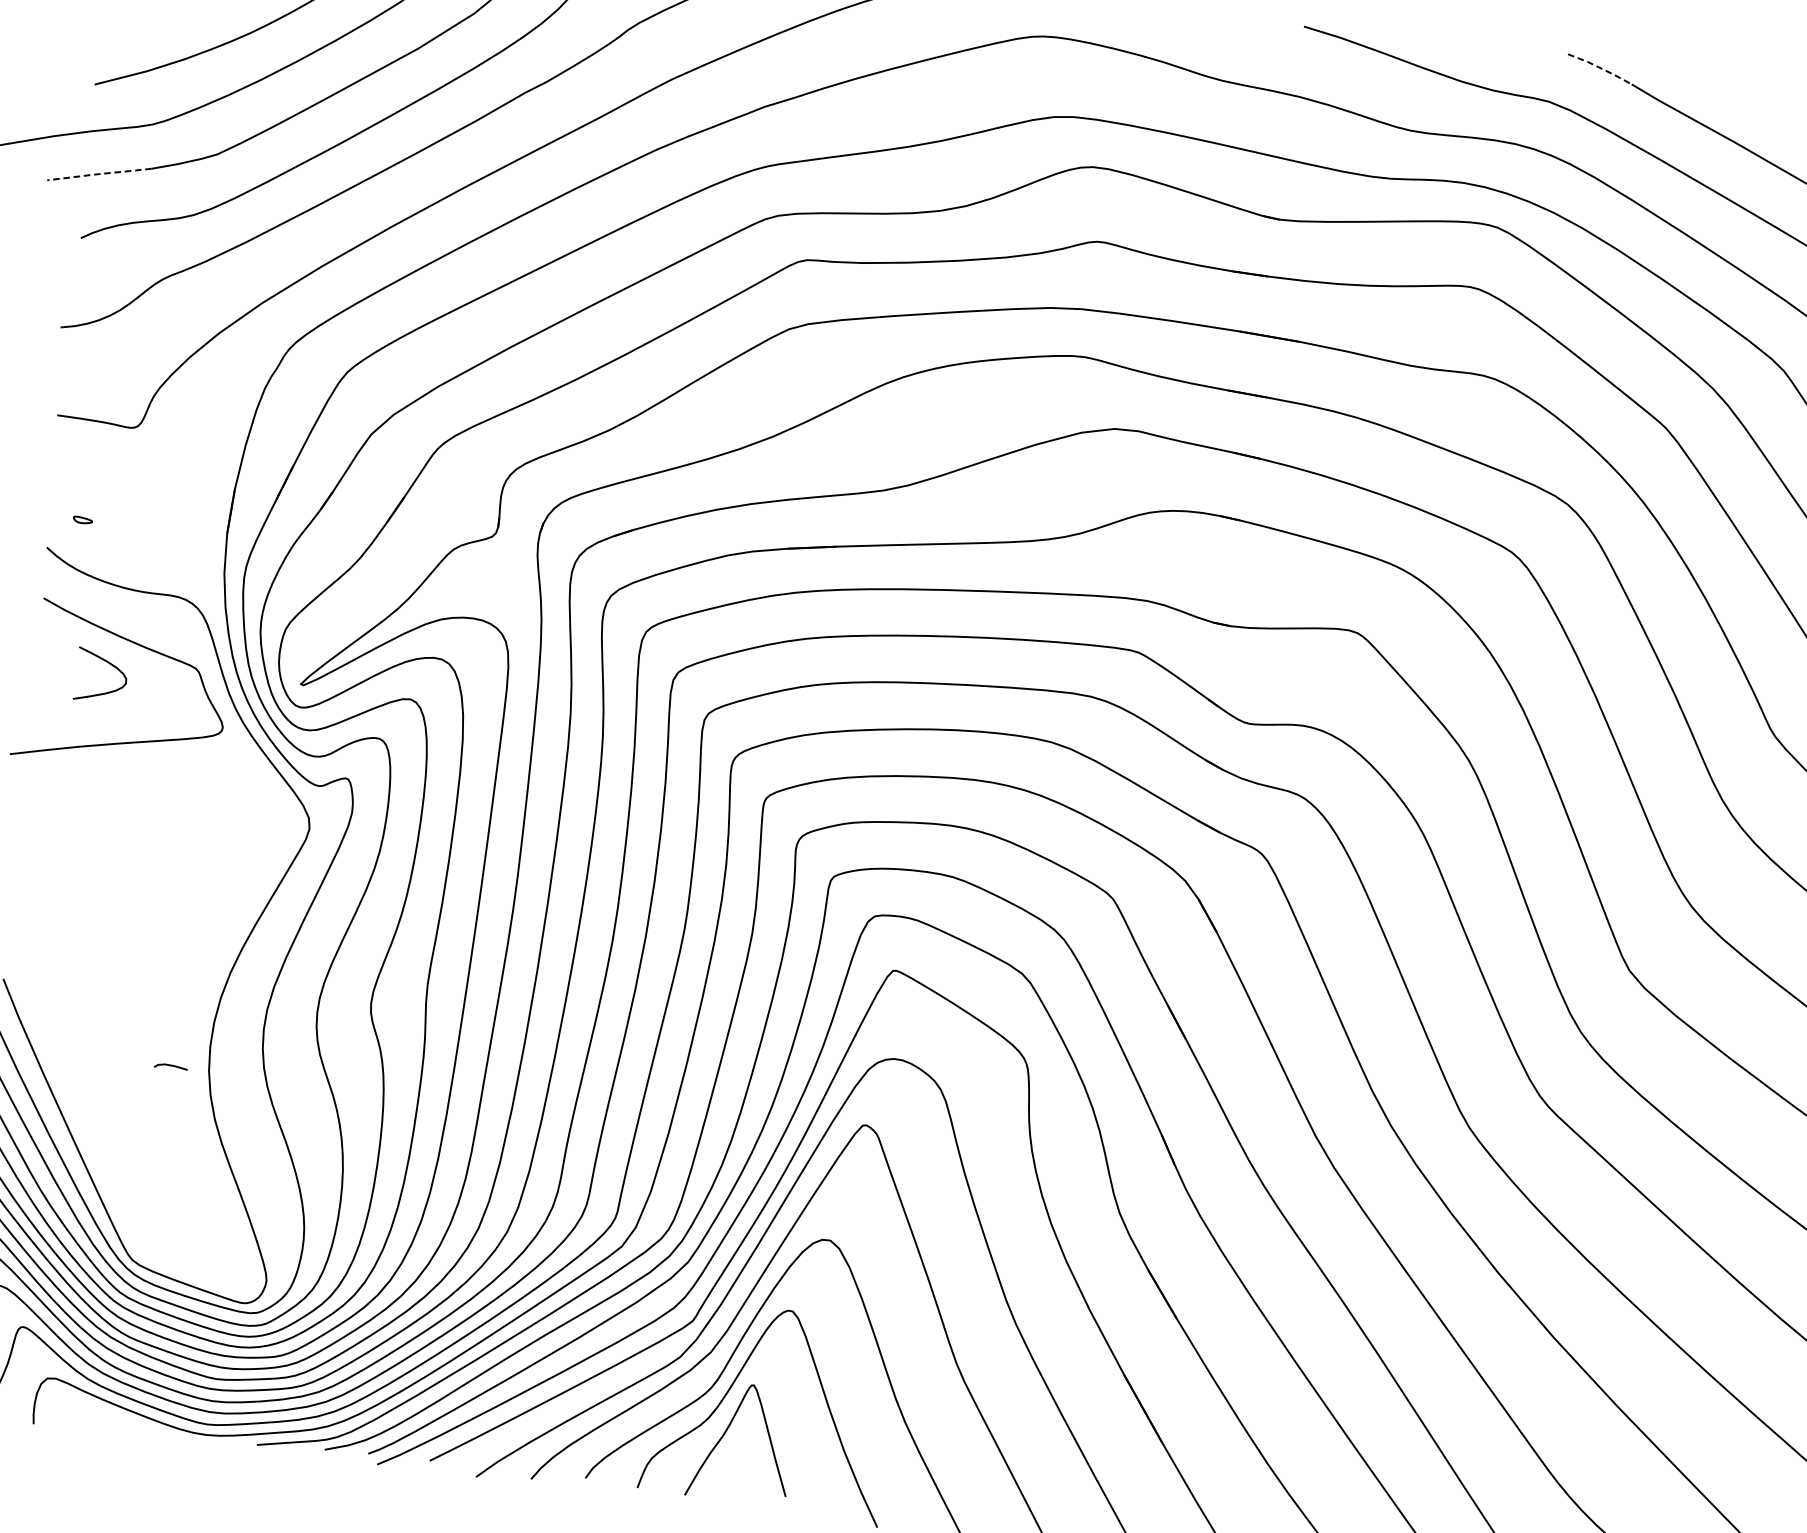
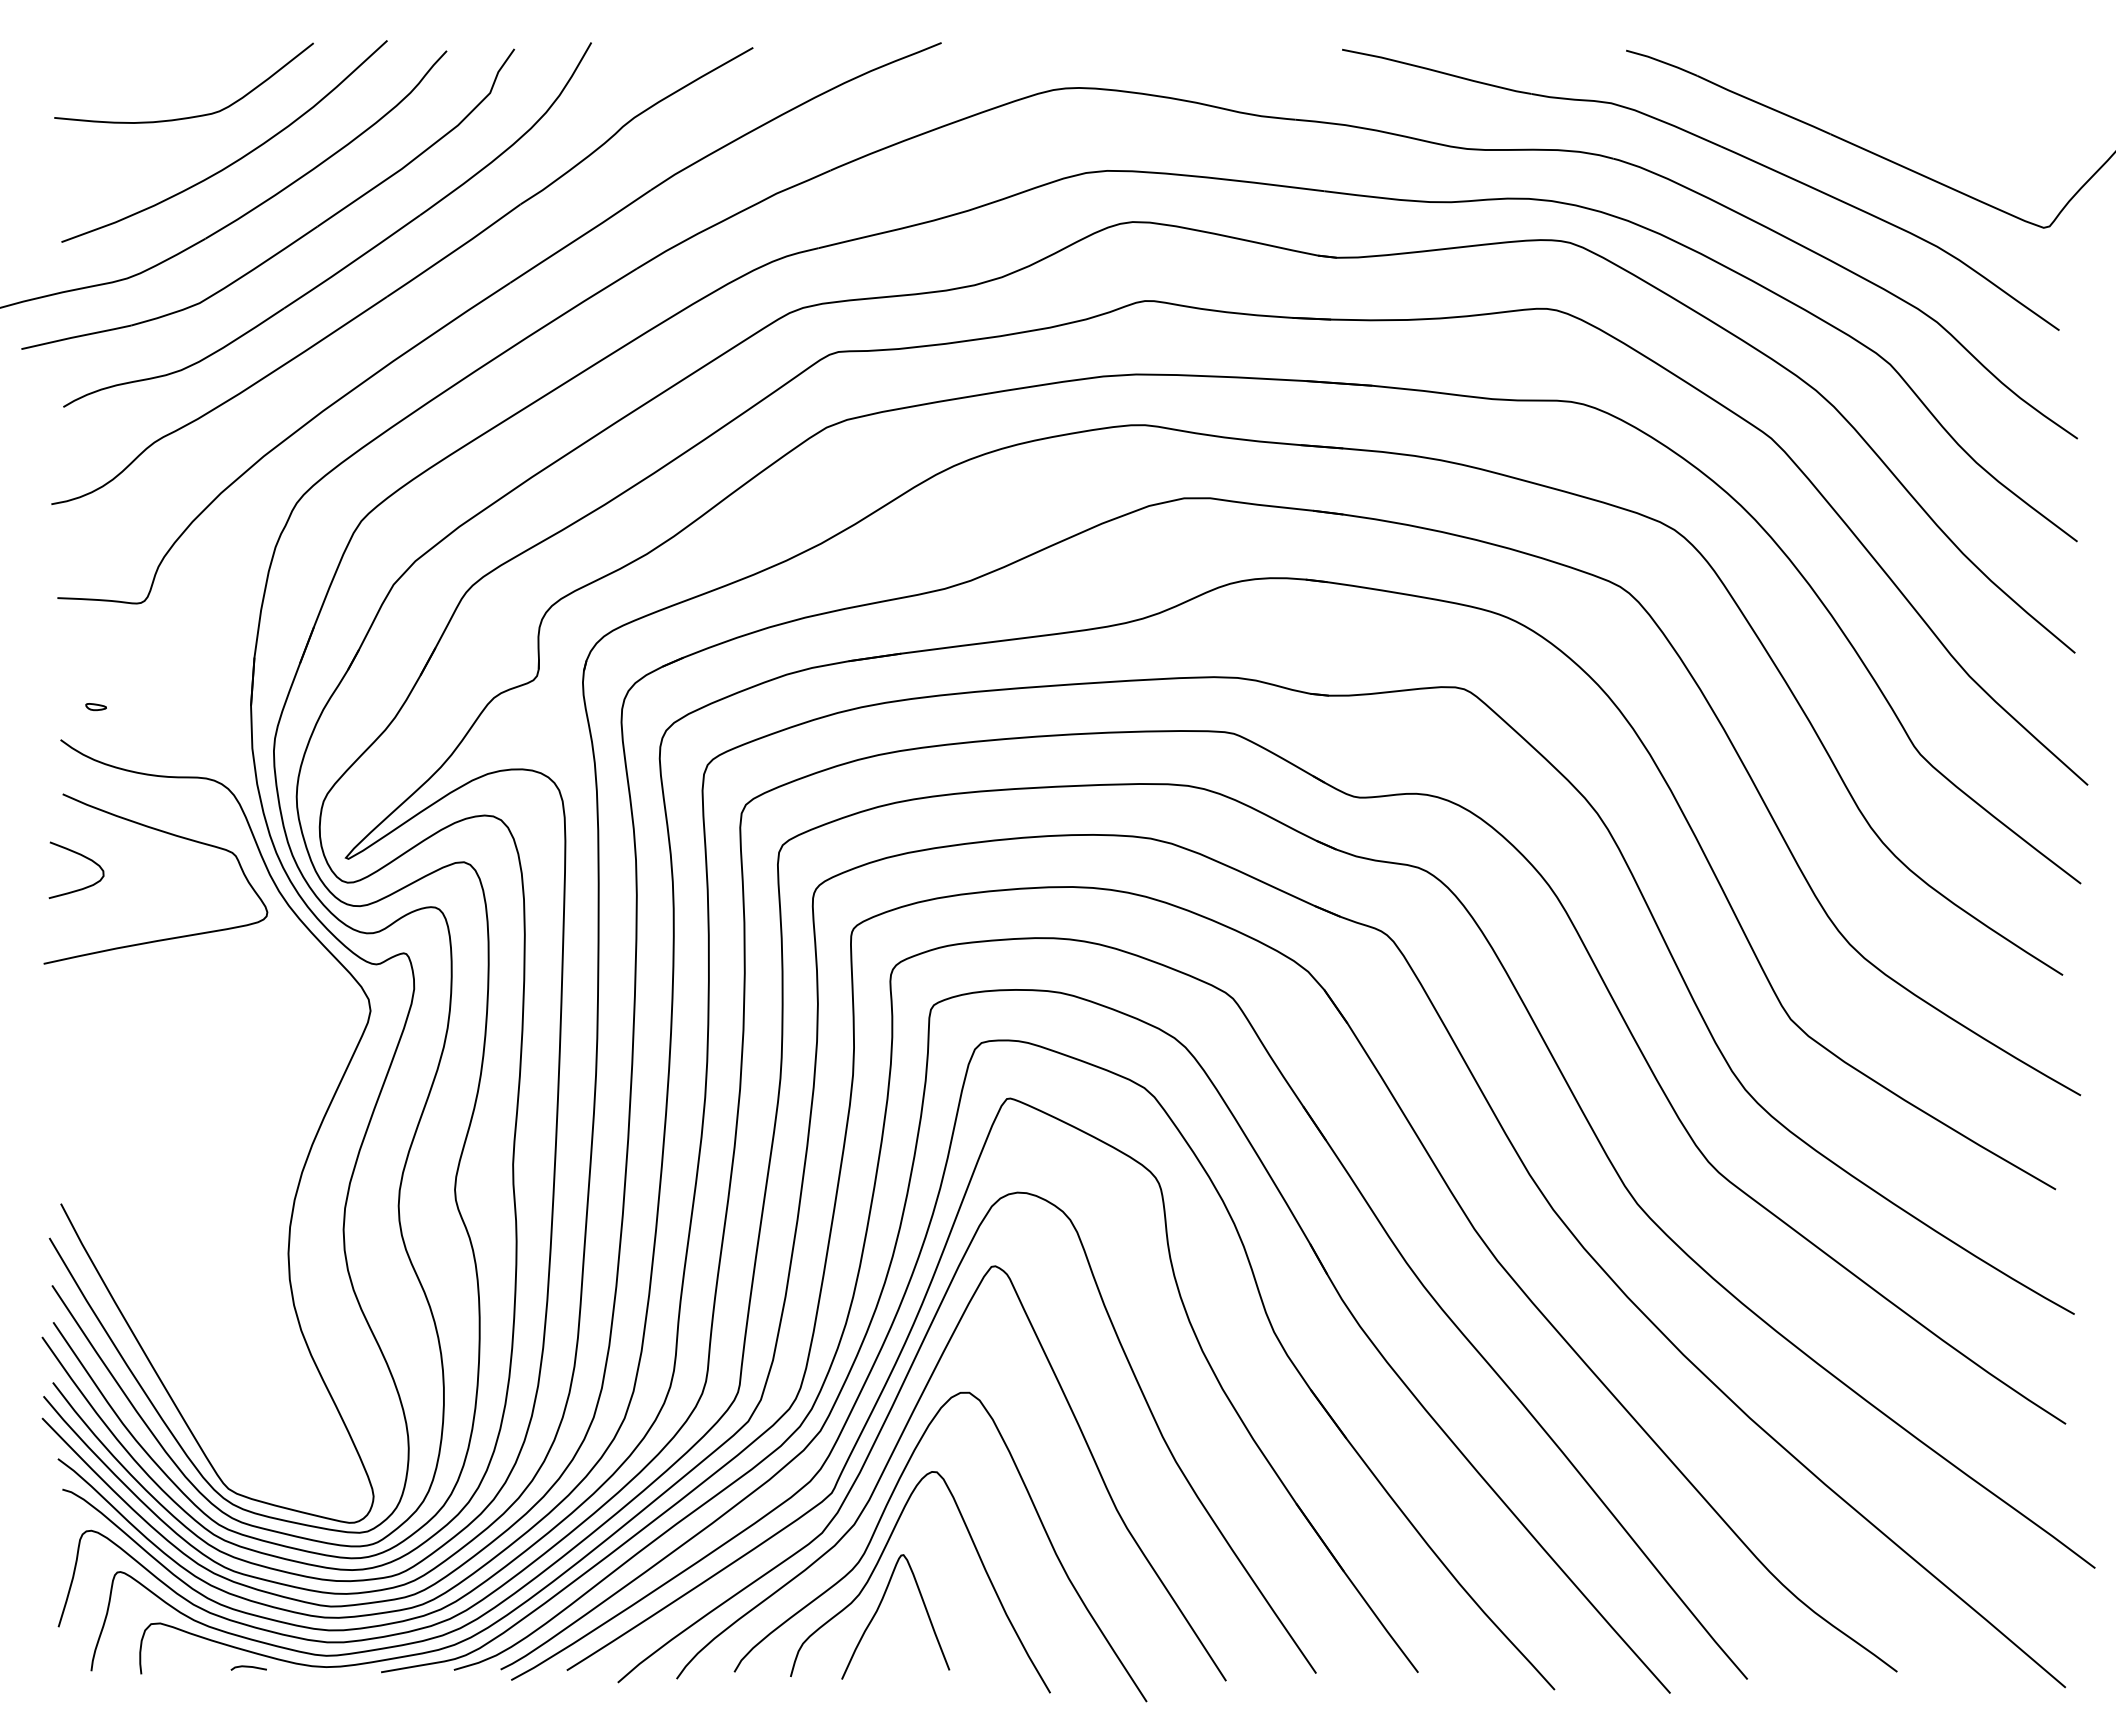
line: (1600, 68) -> (1662, 62), dashed -> solid
line: (99, 173) -> (76, 336), dashed -> solid
curve: (109, 664) -> (83, 857), moved
curve: (170, 1066) -> (248, 1667), moved

